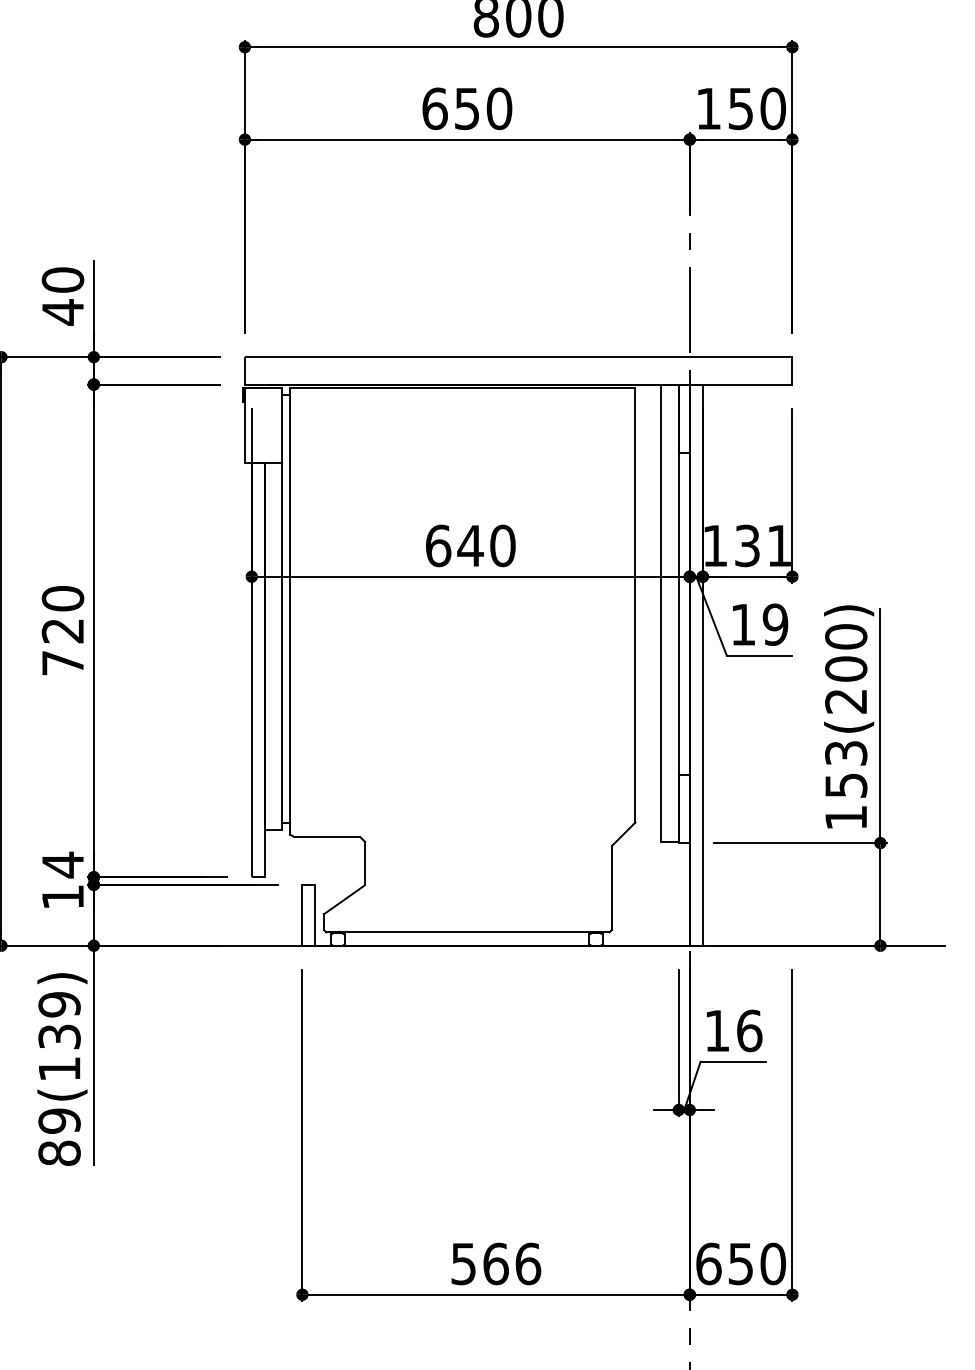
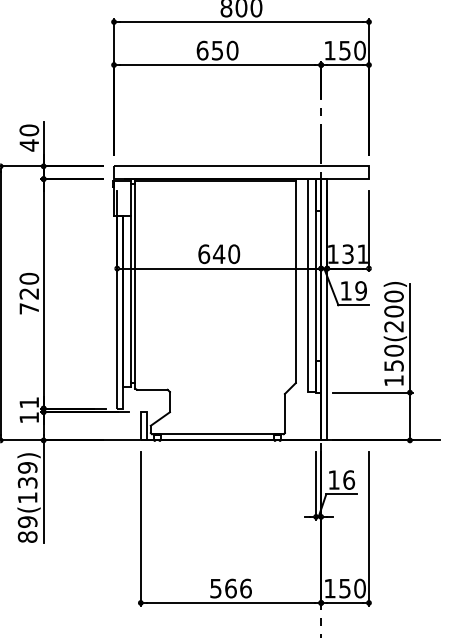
text: (845, 752) -> (393, 350), 153(200) -> 150(200)
text: (61, 864) -> (28, 402), 14 -> 11
text: (707, 1263) -> (329, 588), 650 -> 150

